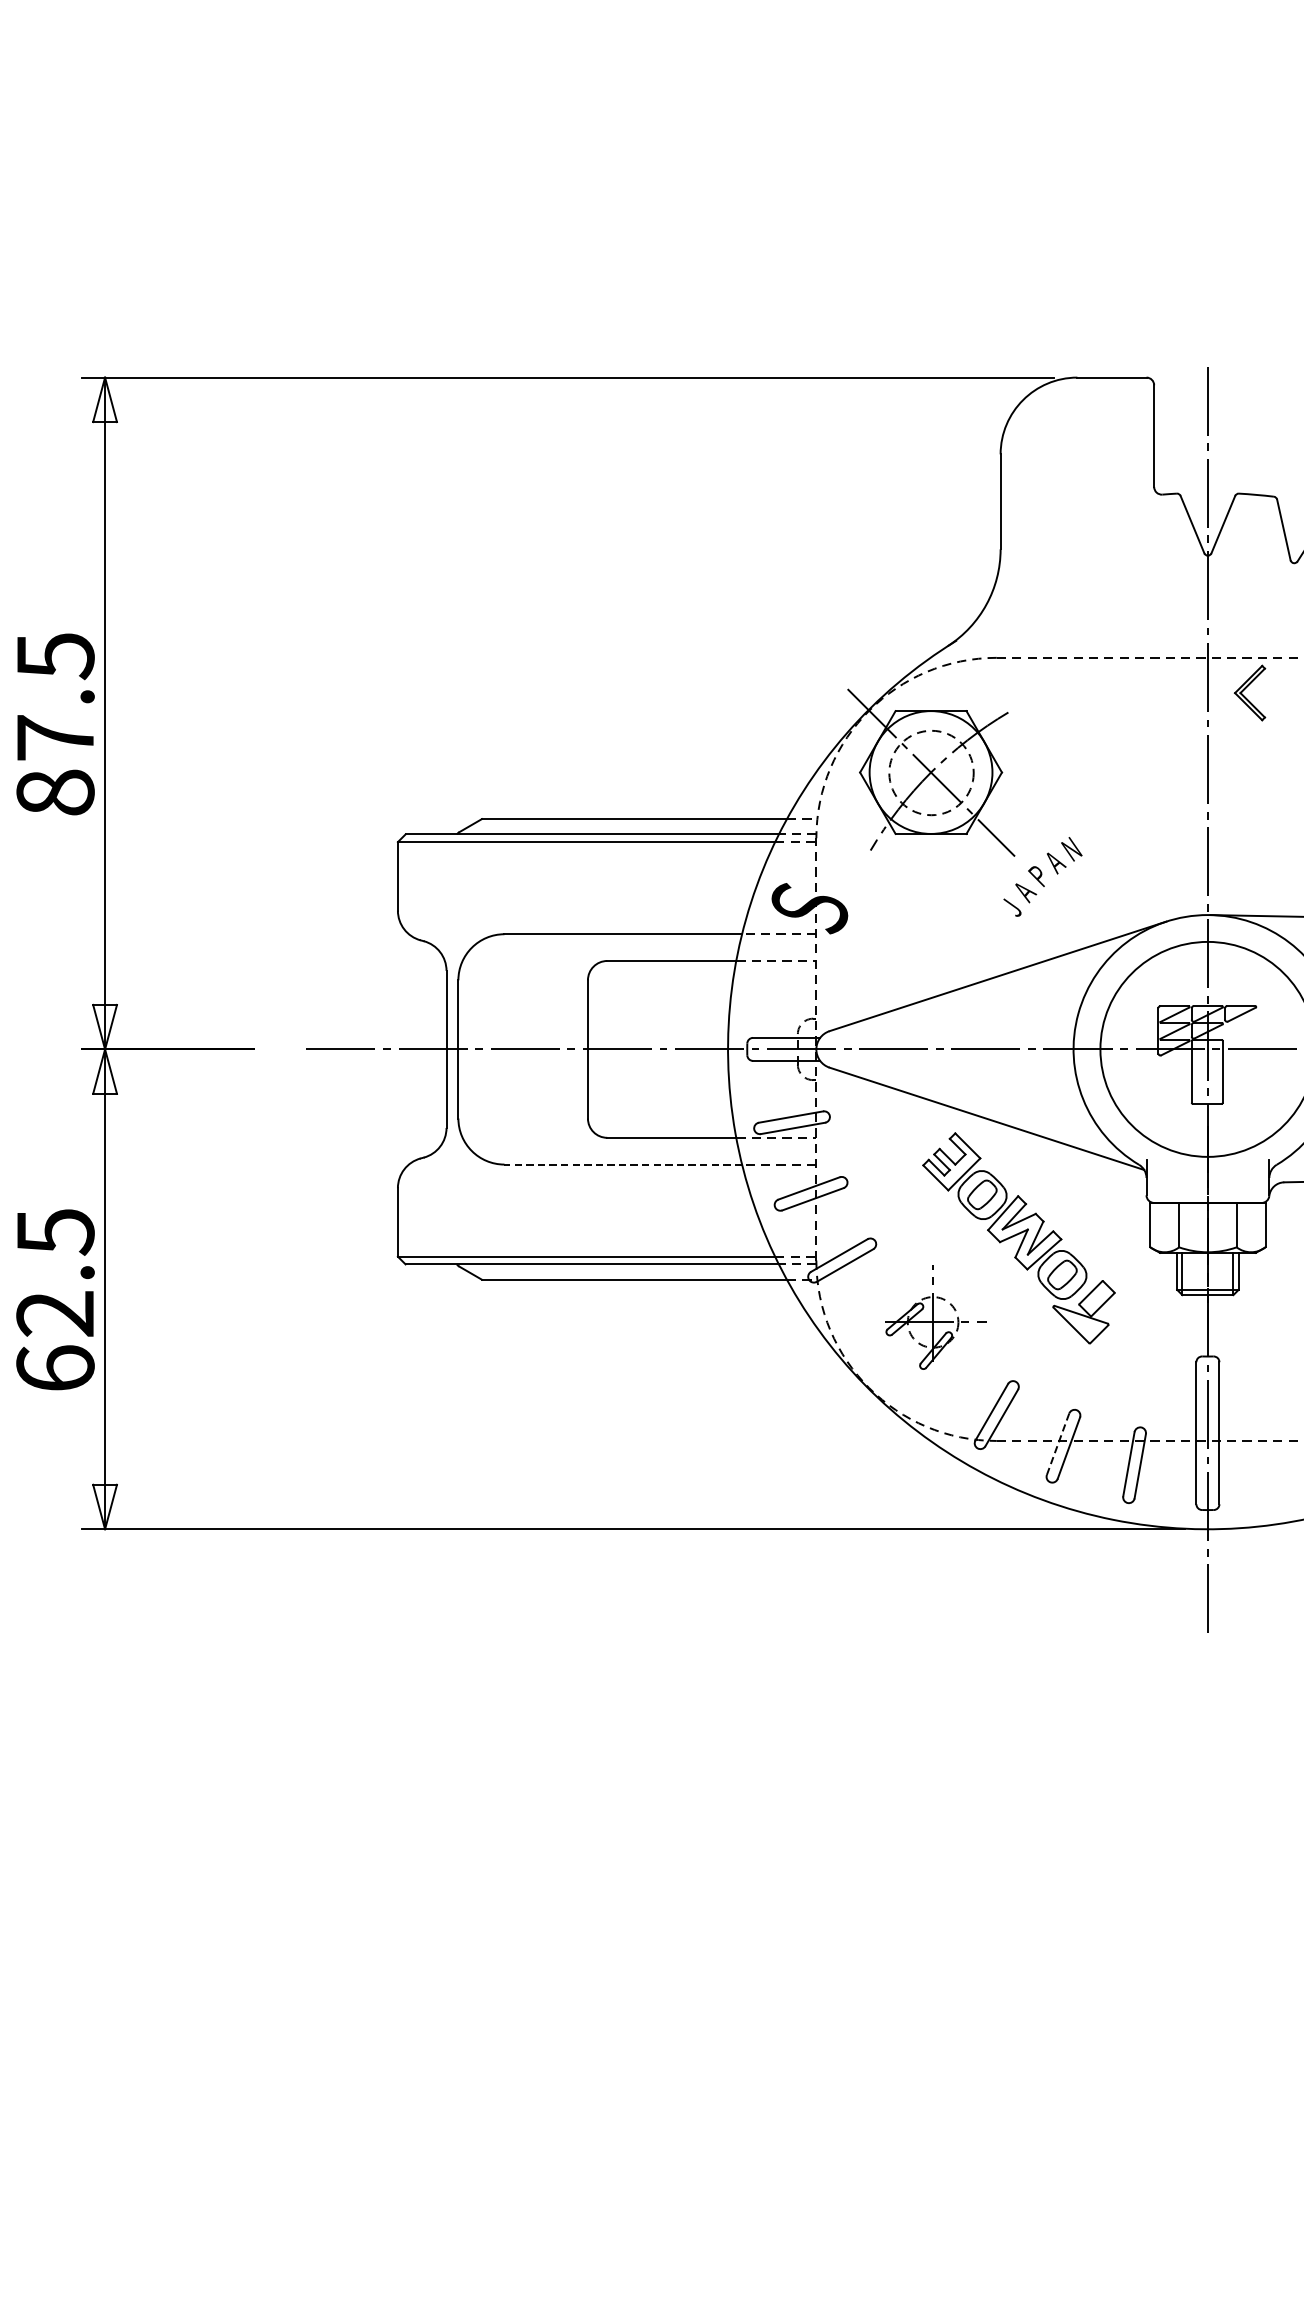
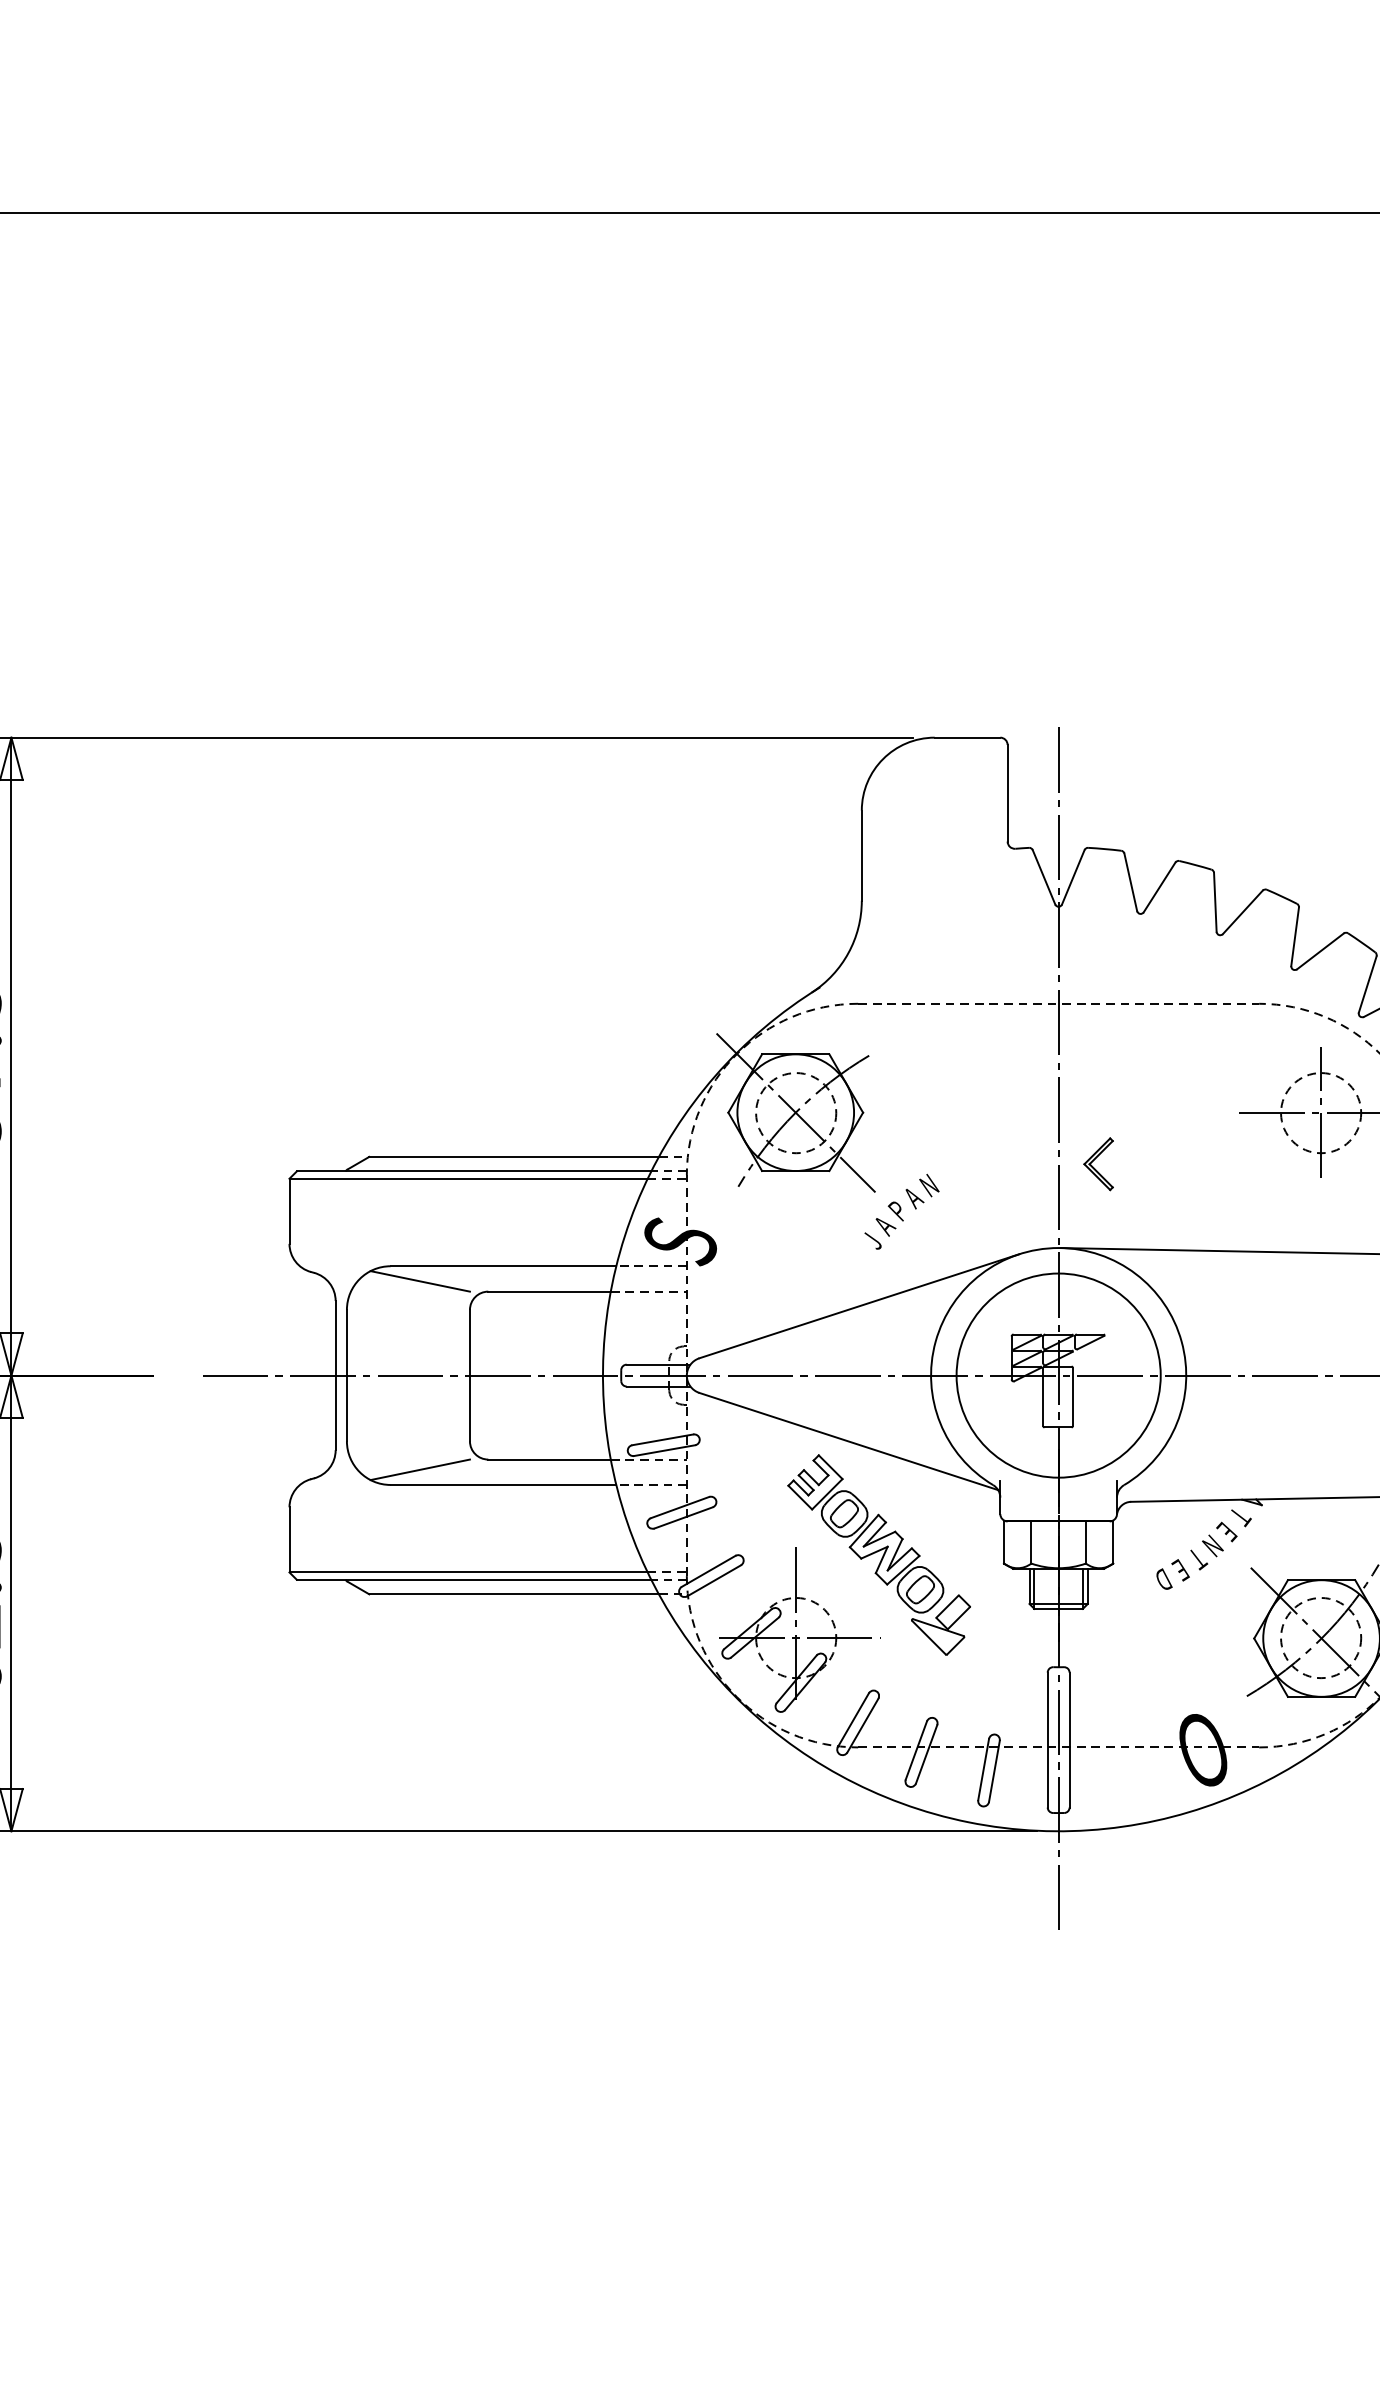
part: (1249, 693) -> (1098, 1164), moved
line: (534, 950) -> (419, 1281), added
line: (534, 1148) -> (419, 1469), added
line: (623, 1164) -> (503, 1484), dashed -> solid
part: (934, 1316) -> (799, 1629), size x1.67
line: (1058, 1444) -> (916, 1750), dashed -> solid

